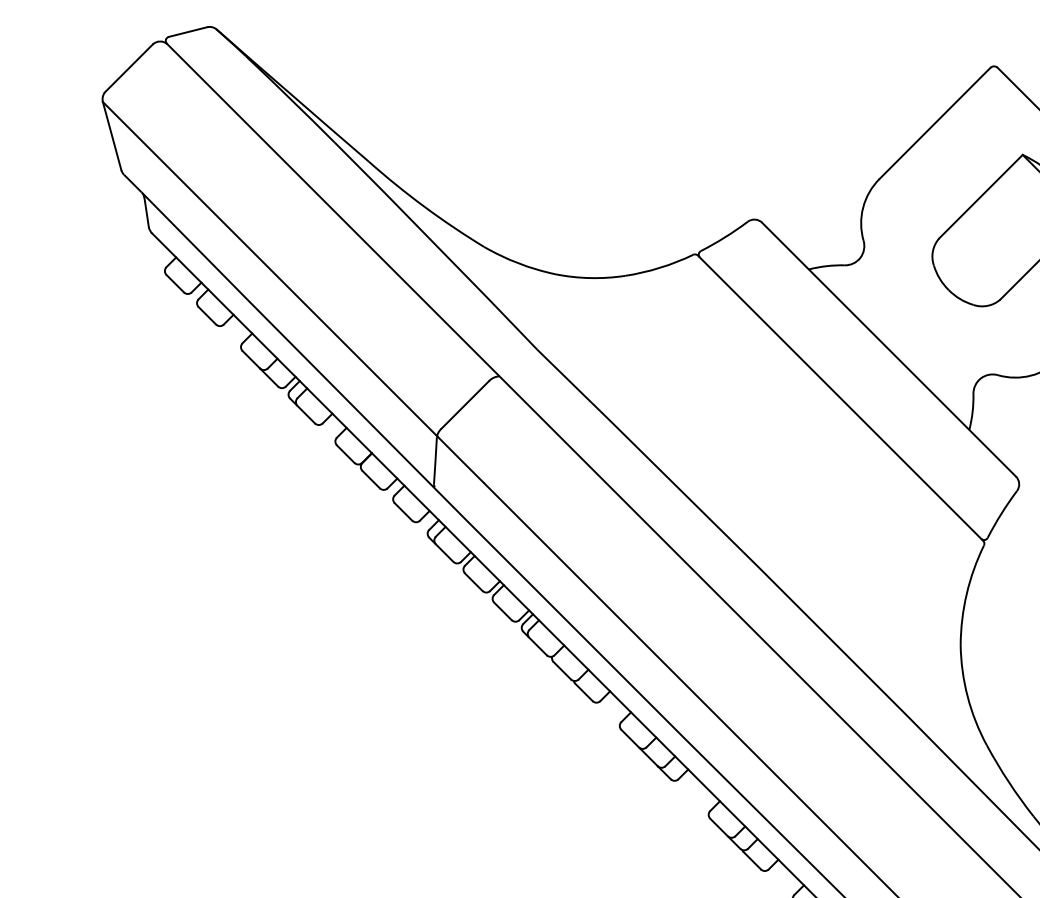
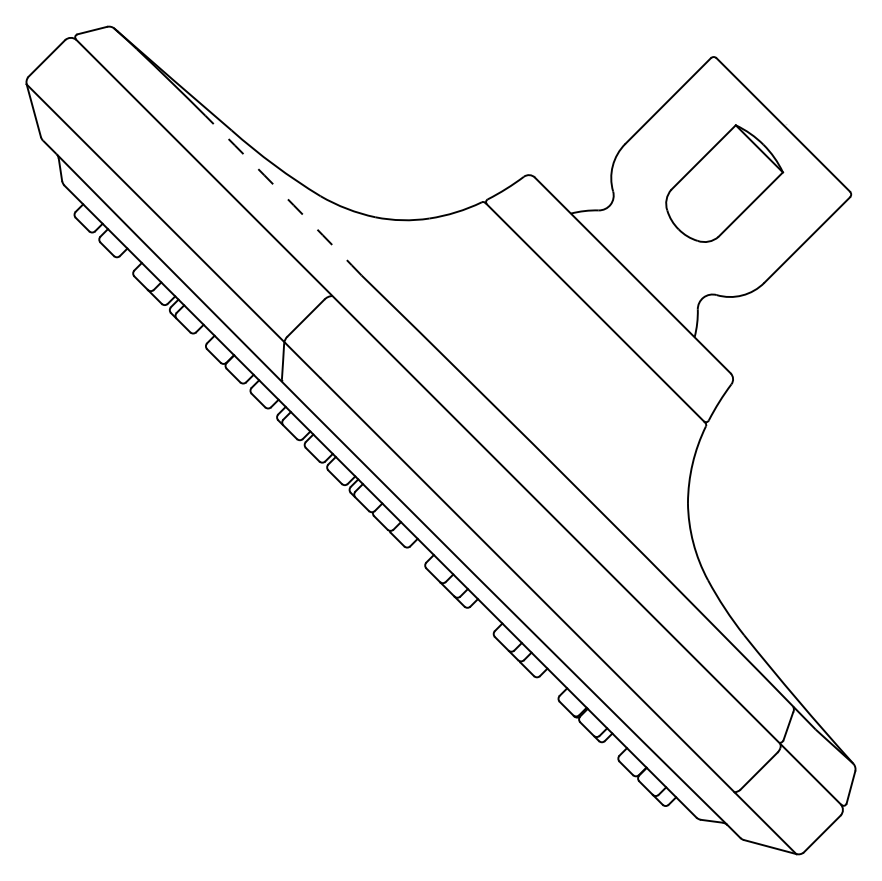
arc: (436, 245) -> (283, 195), solid -> dashed

